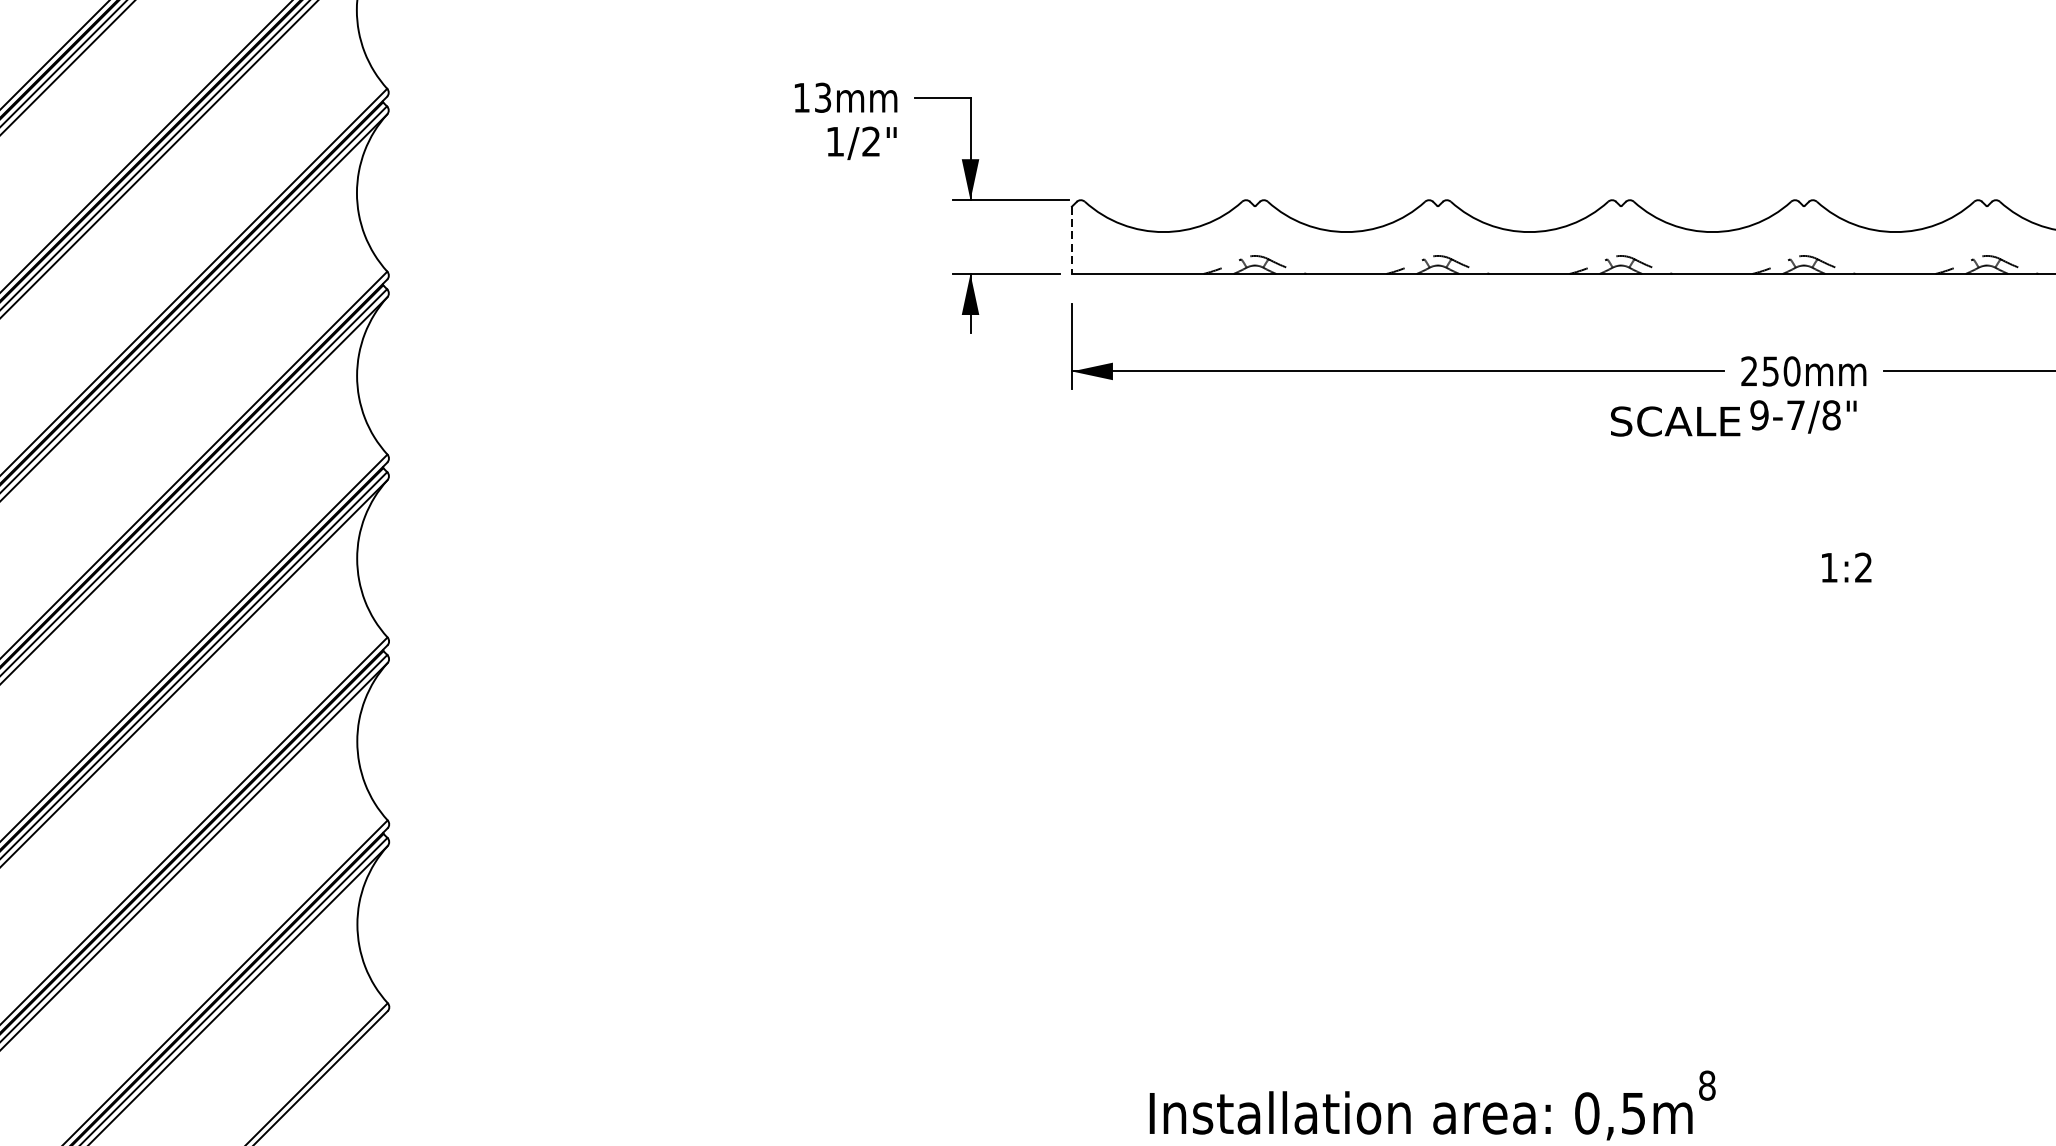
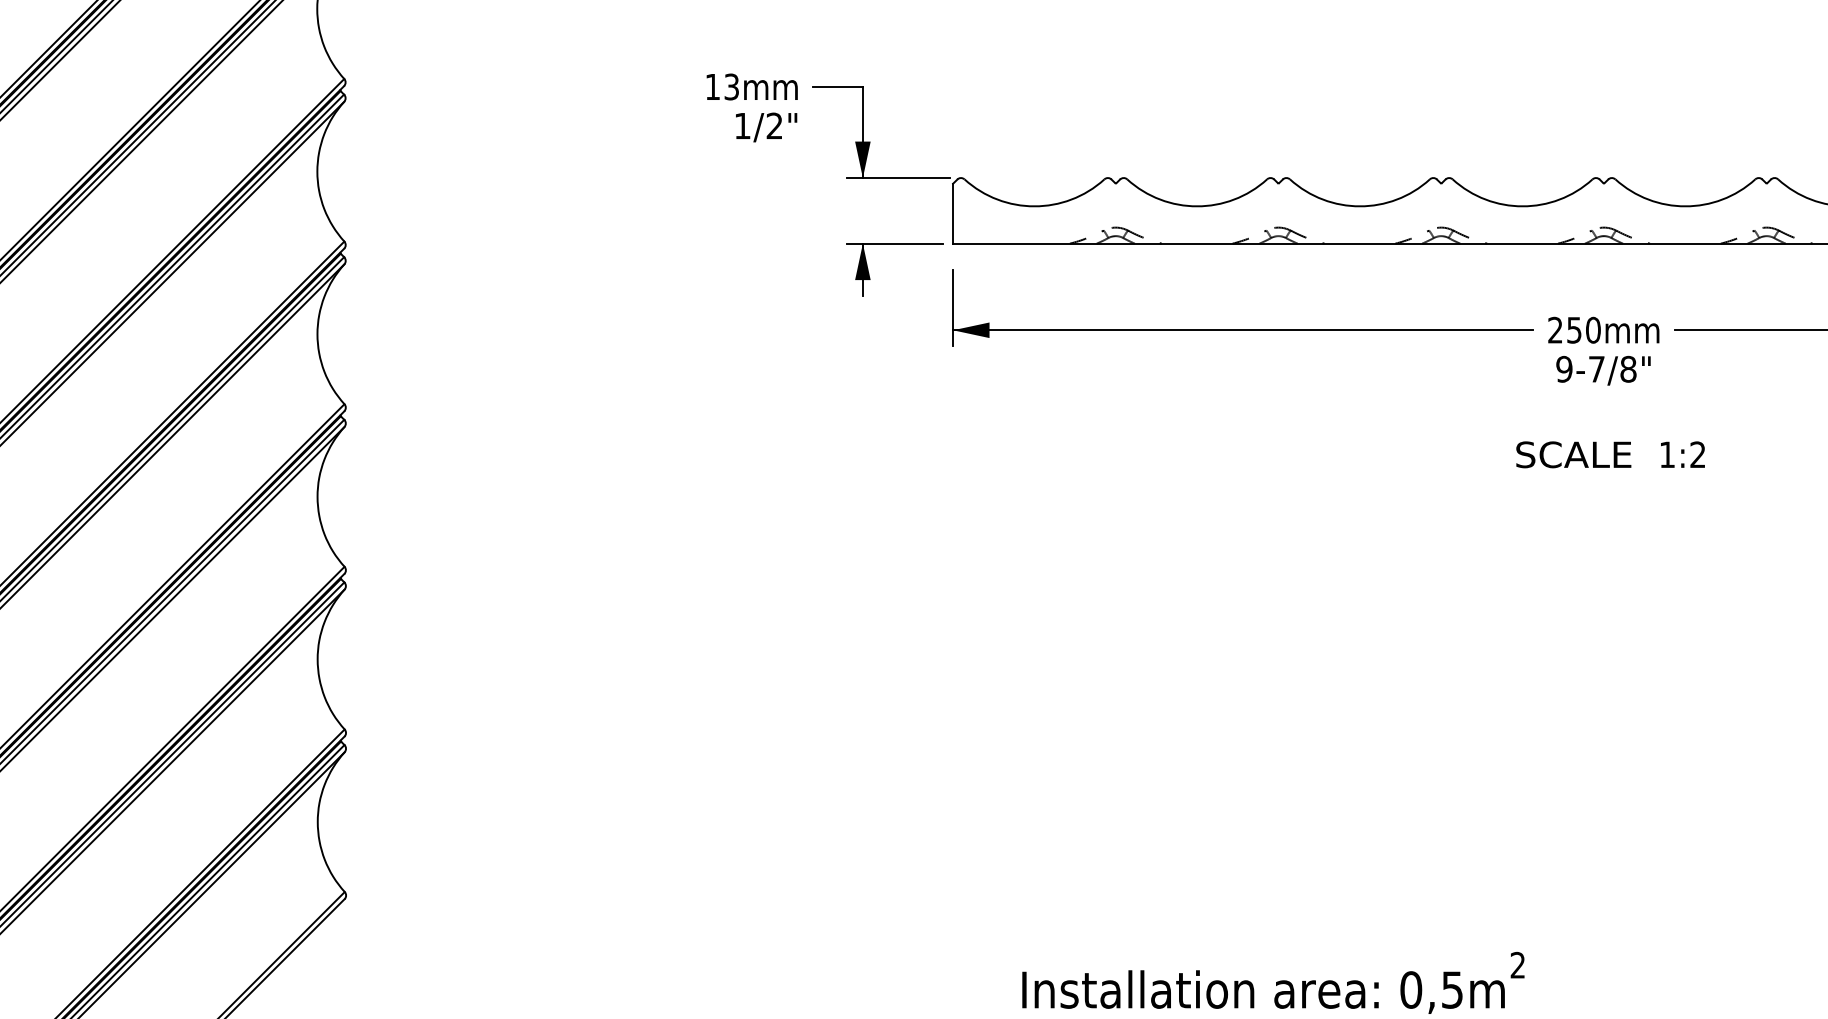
line: (1072, 240) -> (953, 213), dashed -> solid
text: (1675, 421) -> (1573, 454), moved
text: (1846, 567) -> (1682, 454), moved
text: (1706, 1085) -> (1517, 965), 8 -> 2

